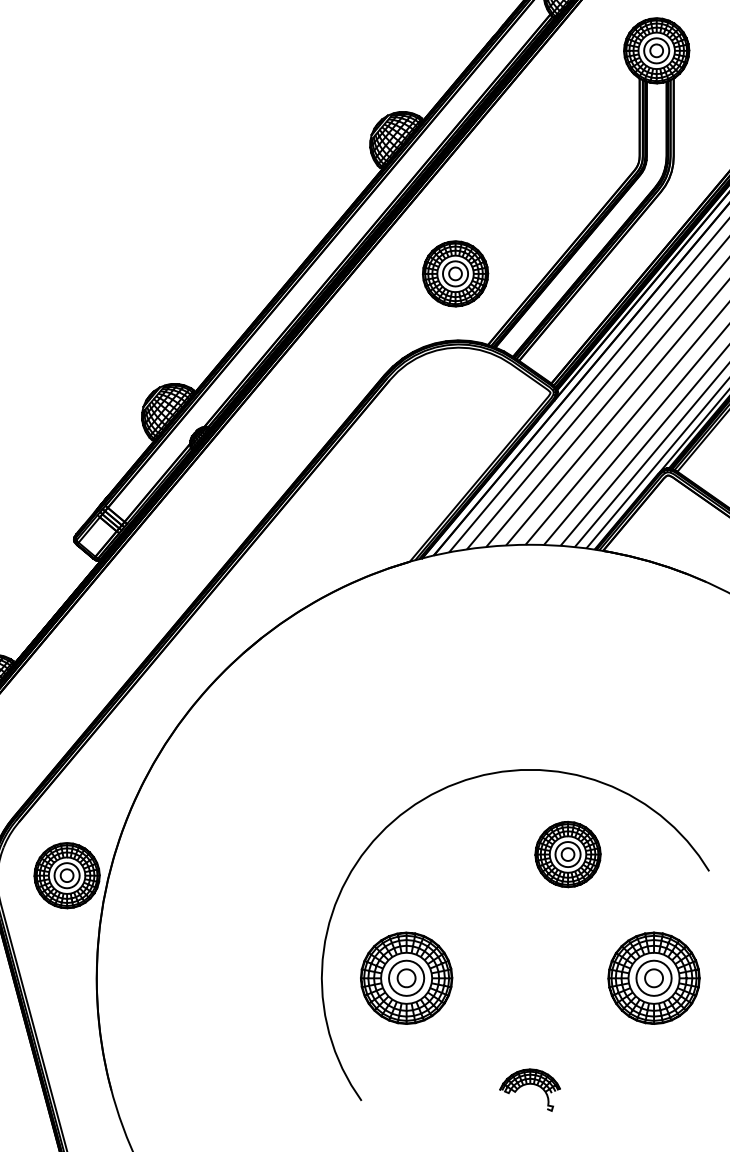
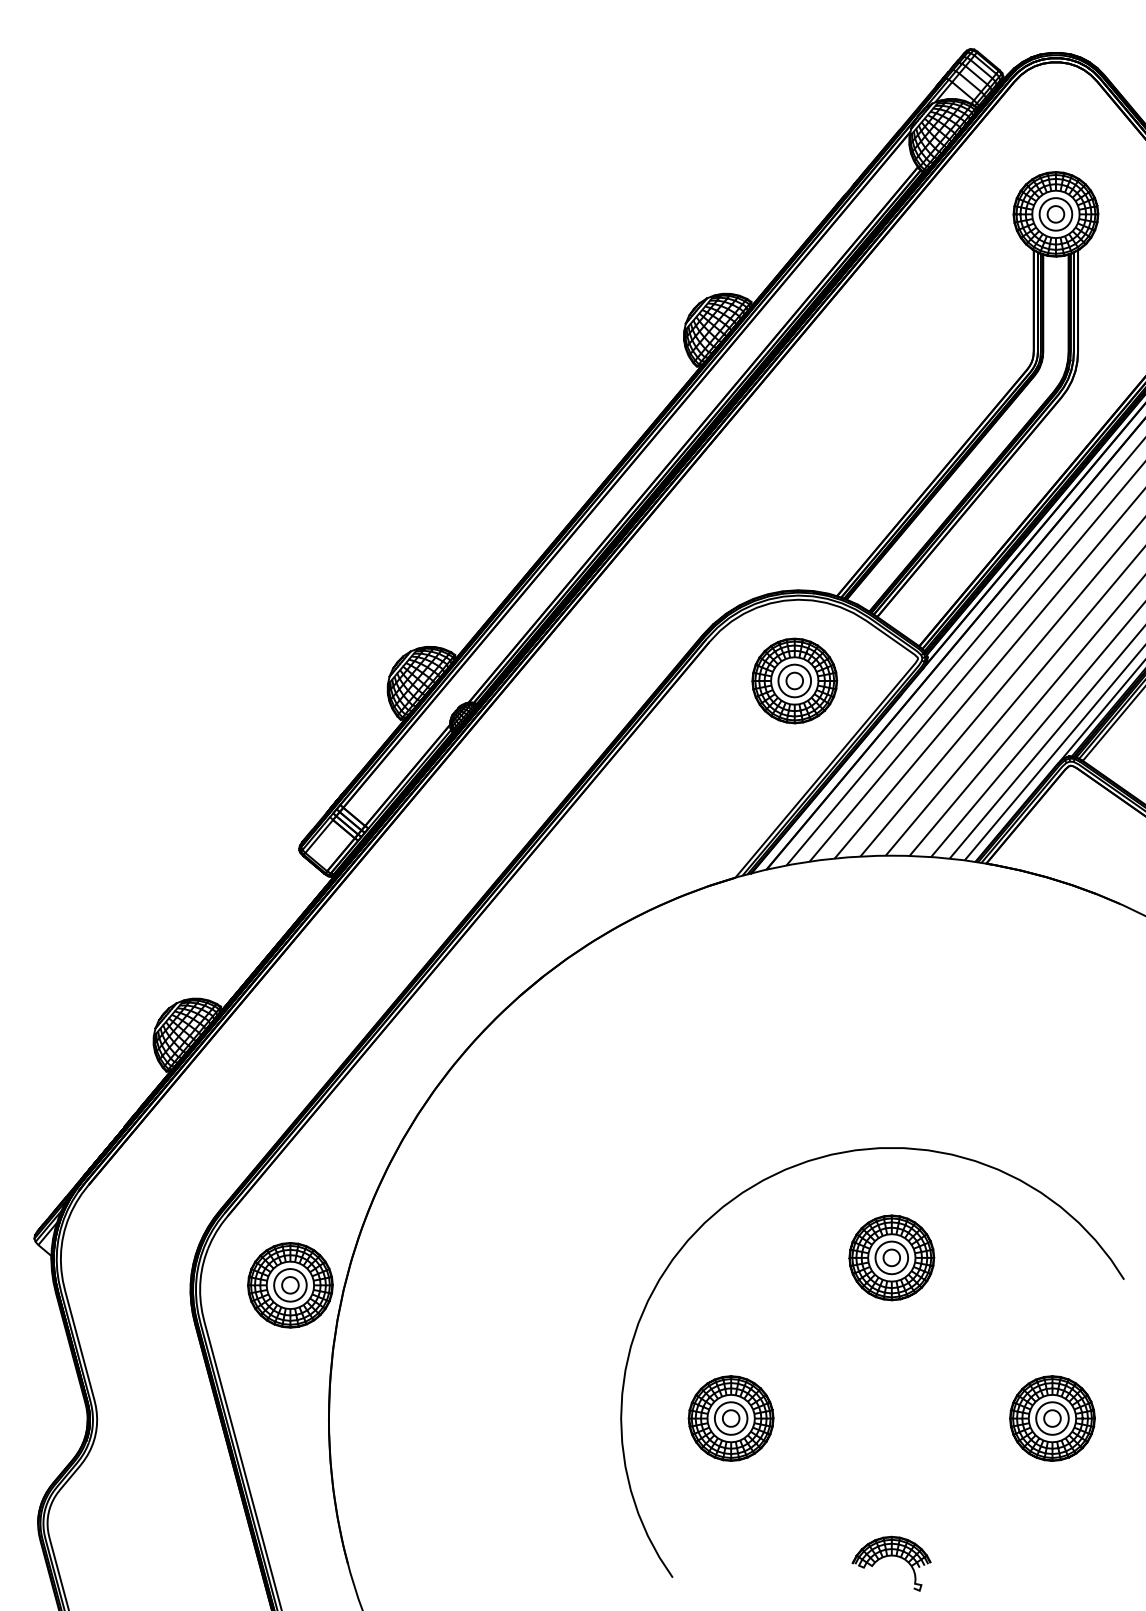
part: (455, 273) -> (794, 680), moved
part: (567, 854) -> (891, 1257), moved
part: (406, 978) -> (730, 1418), size x0.71
part: (654, 978) -> (1052, 1418), size x0.71

